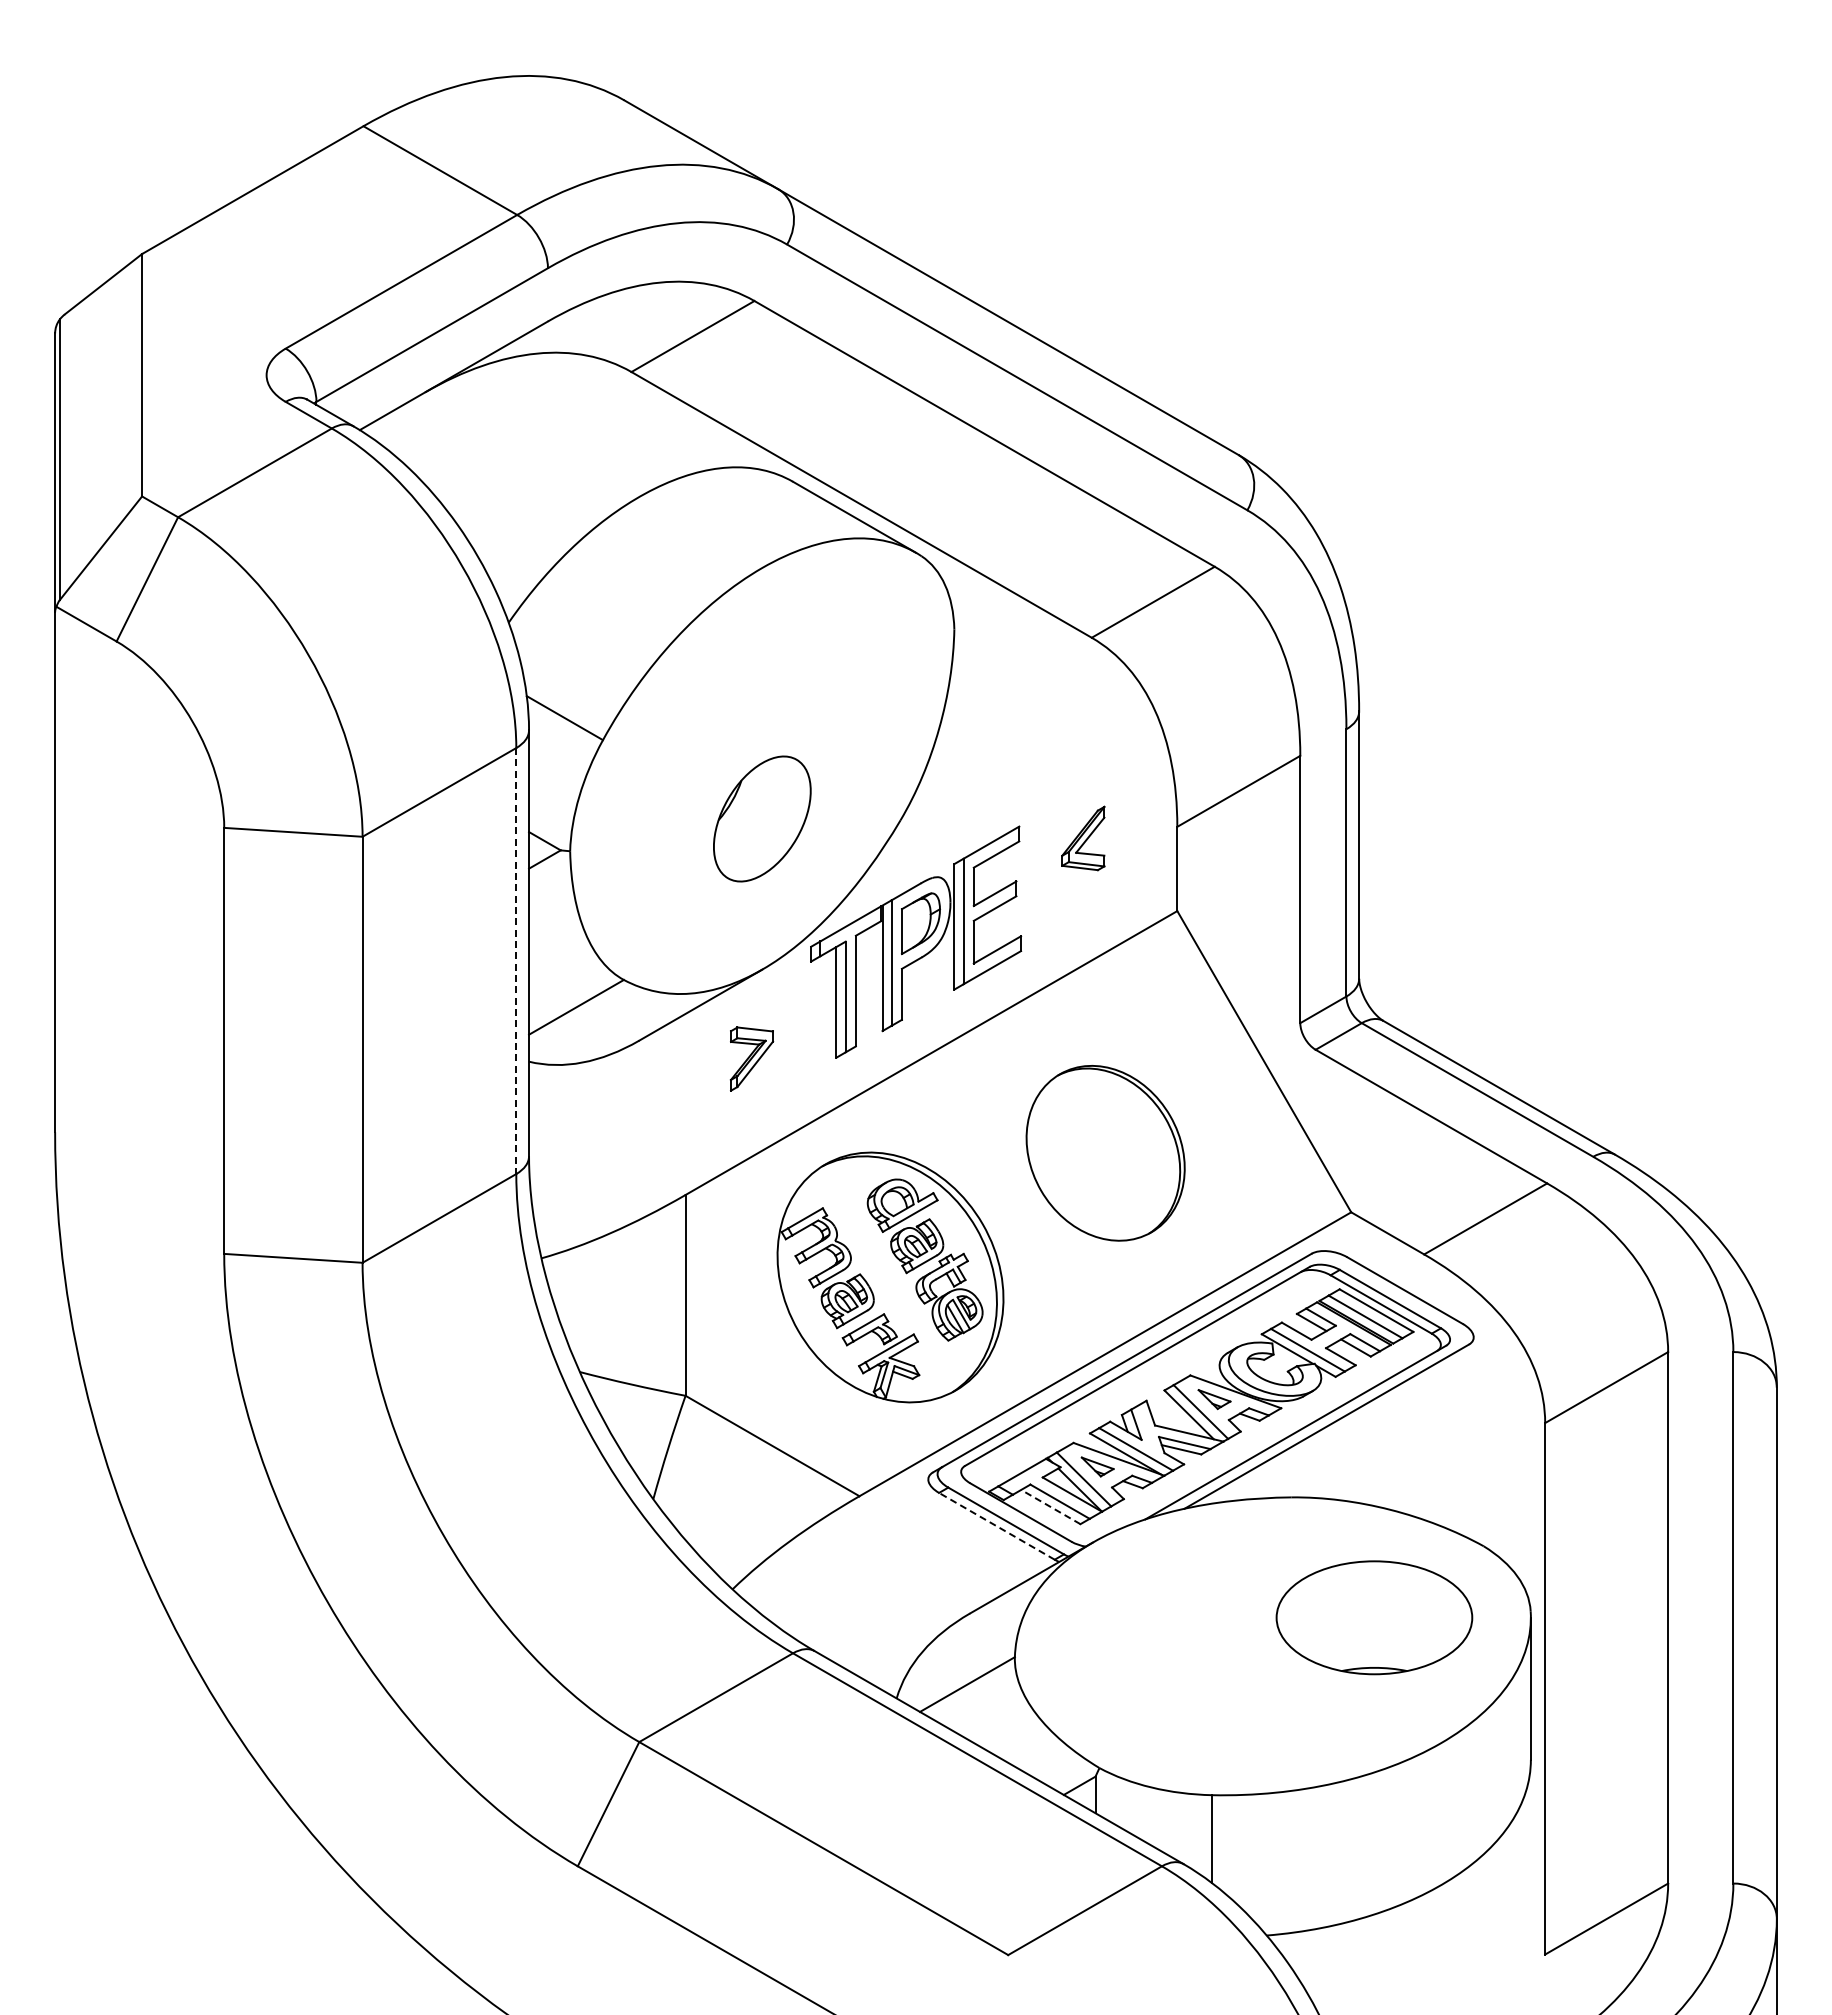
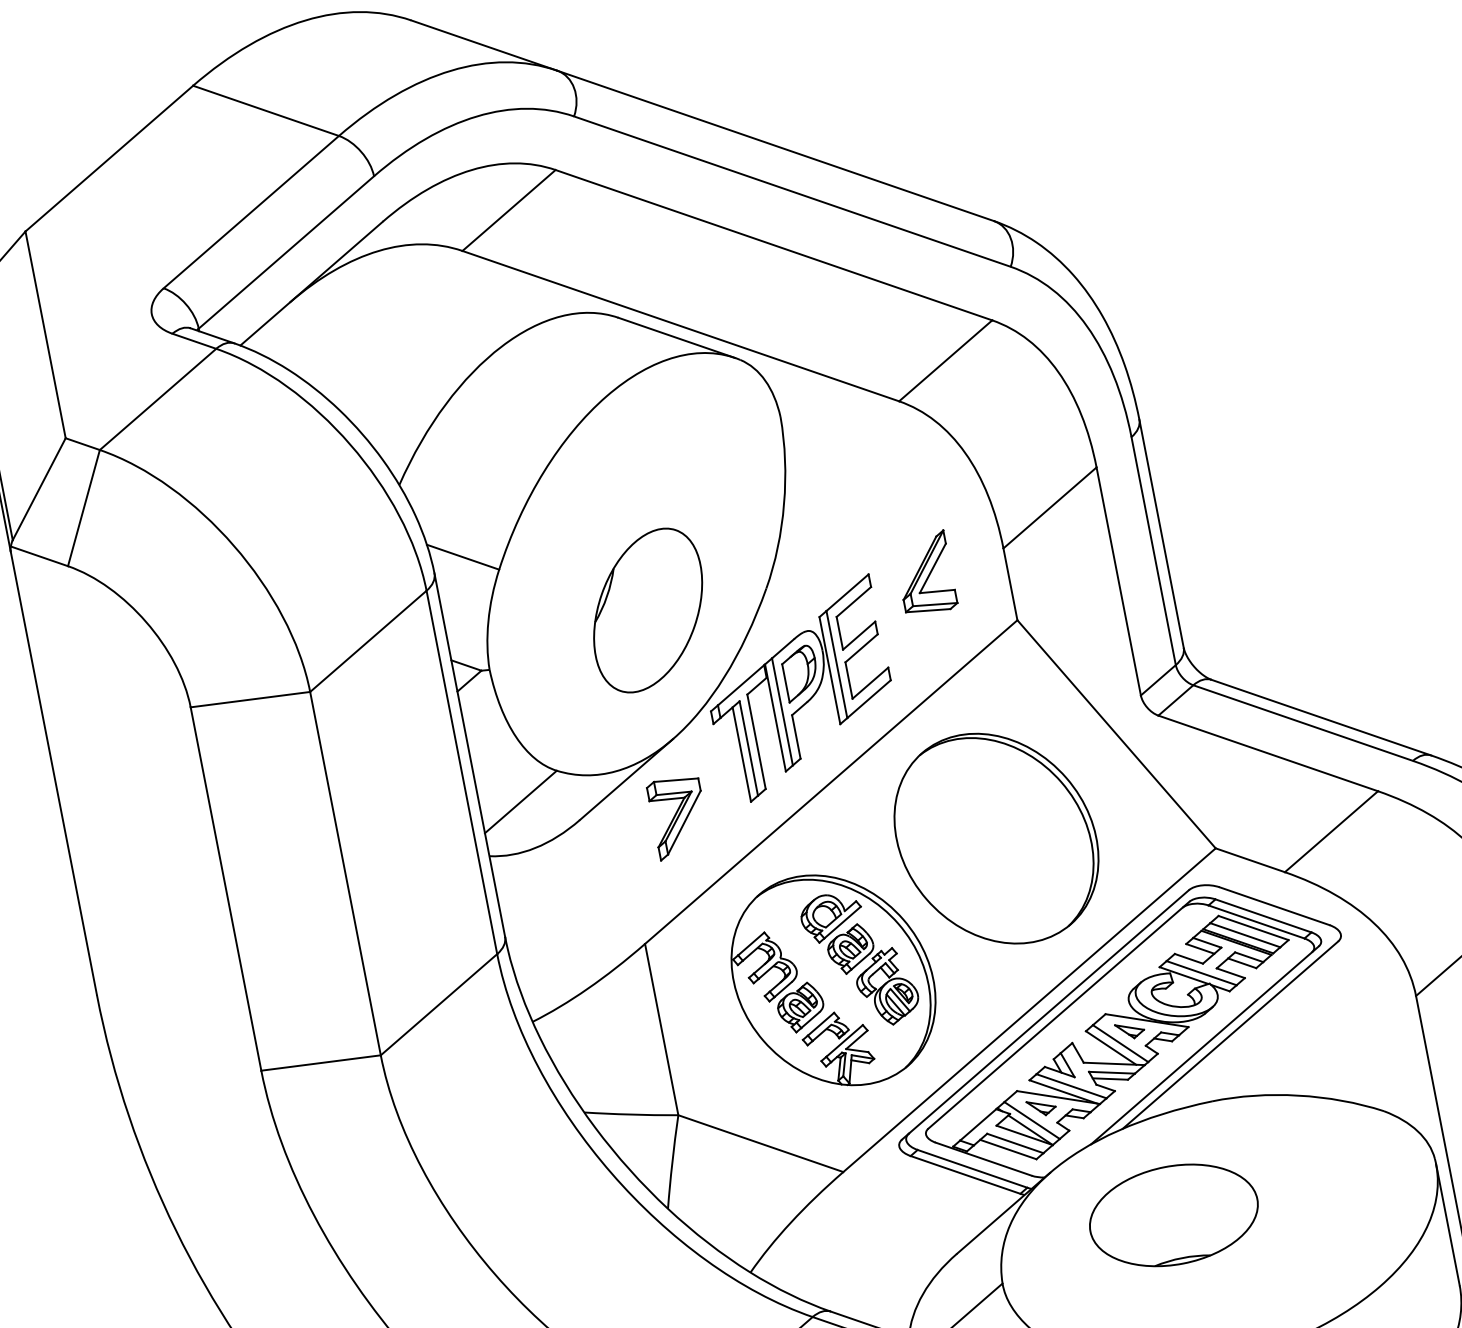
part: (762, 818) -> (648, 610), size x1.43
part: (1083, 838) -> (925, 573), size x1.43
line: (516, 961) -> (462, 772), dashed -> solid
part: (751, 1058) -> (678, 816), size x1.43
part: (1105, 1153) -> (996, 838), size x1.43
line: (1050, 1506) -> (1007, 1149), dashed -> solid
line: (996, 1526) -> (965, 1175), dashed -> solid
part: (1374, 1617) -> (1173, 1215), moved

